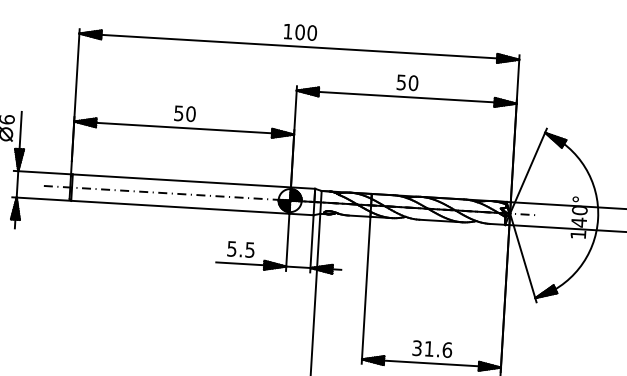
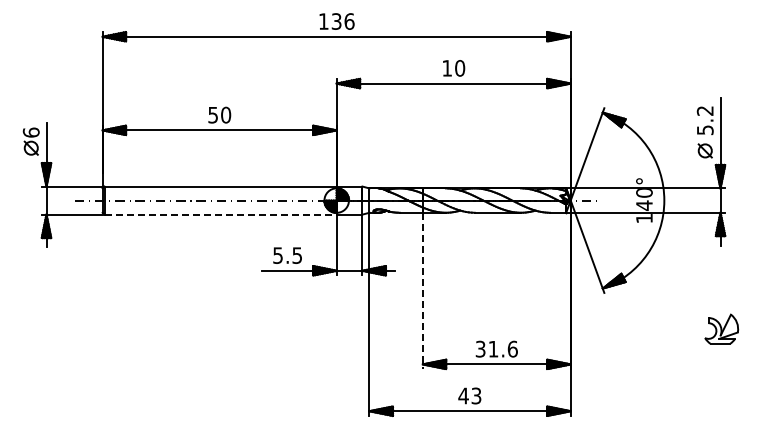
text: (305, 32) -> (342, 21), 100 -> 136
text: (400, 82) -> (446, 68), 50 -> 10
line: (181, 207) -> (221, 214), solid -> dashed
line: (365, 290) -> (422, 291), solid -> dashed

